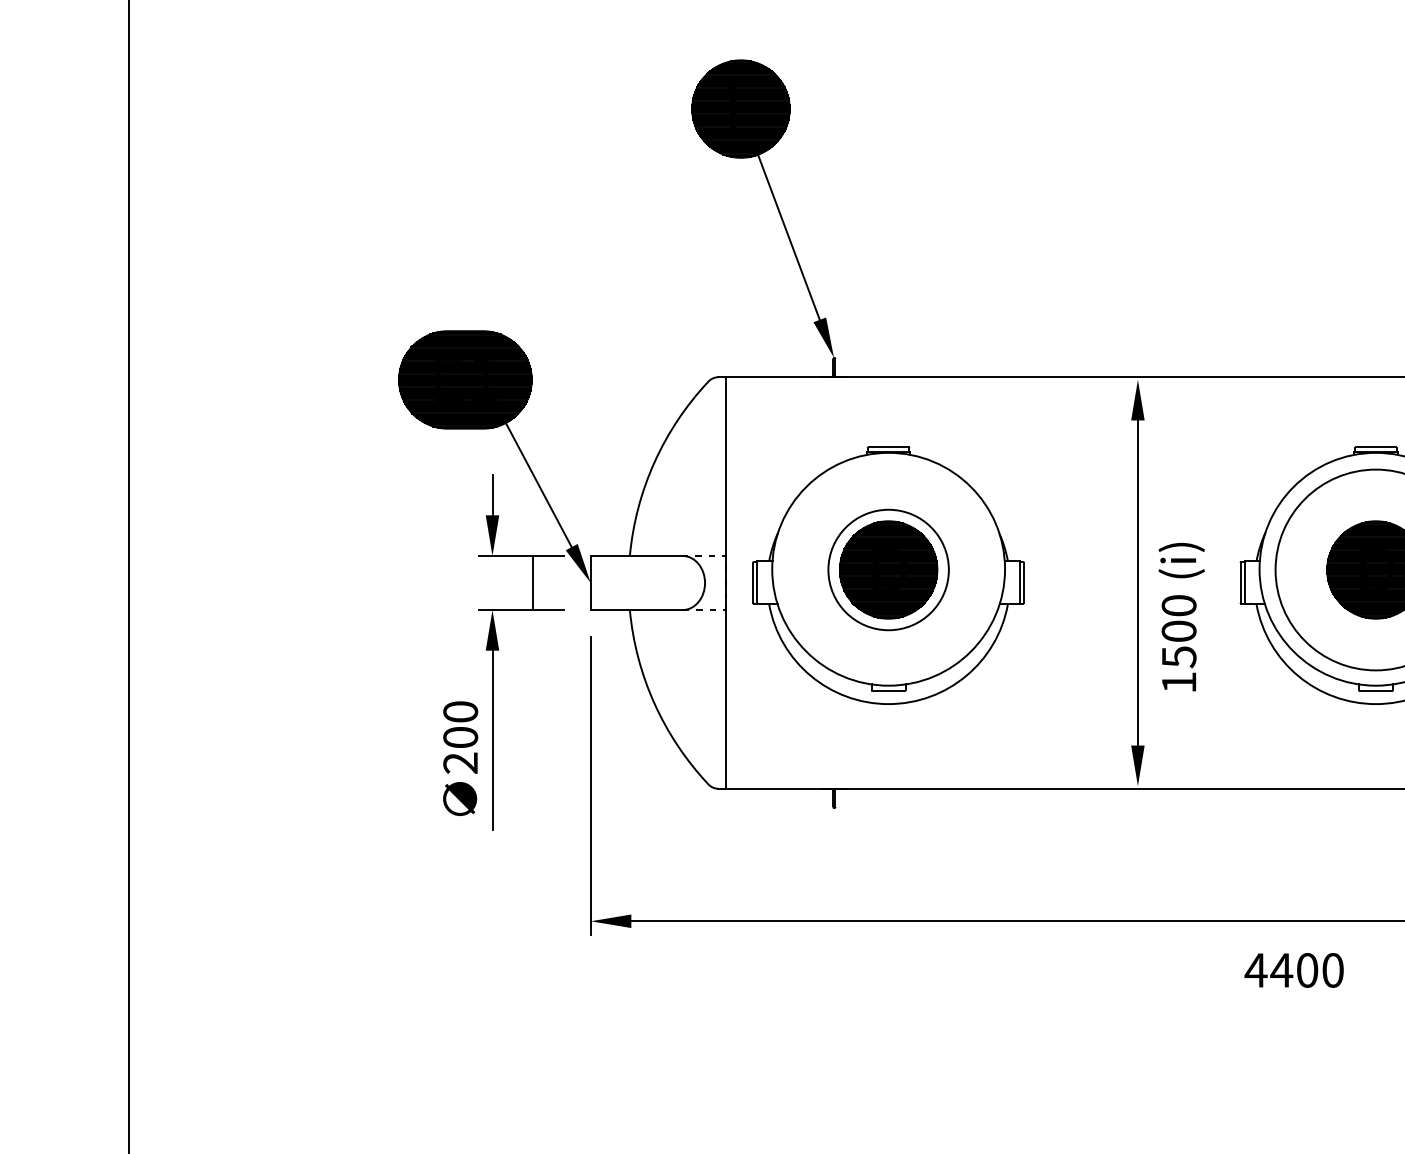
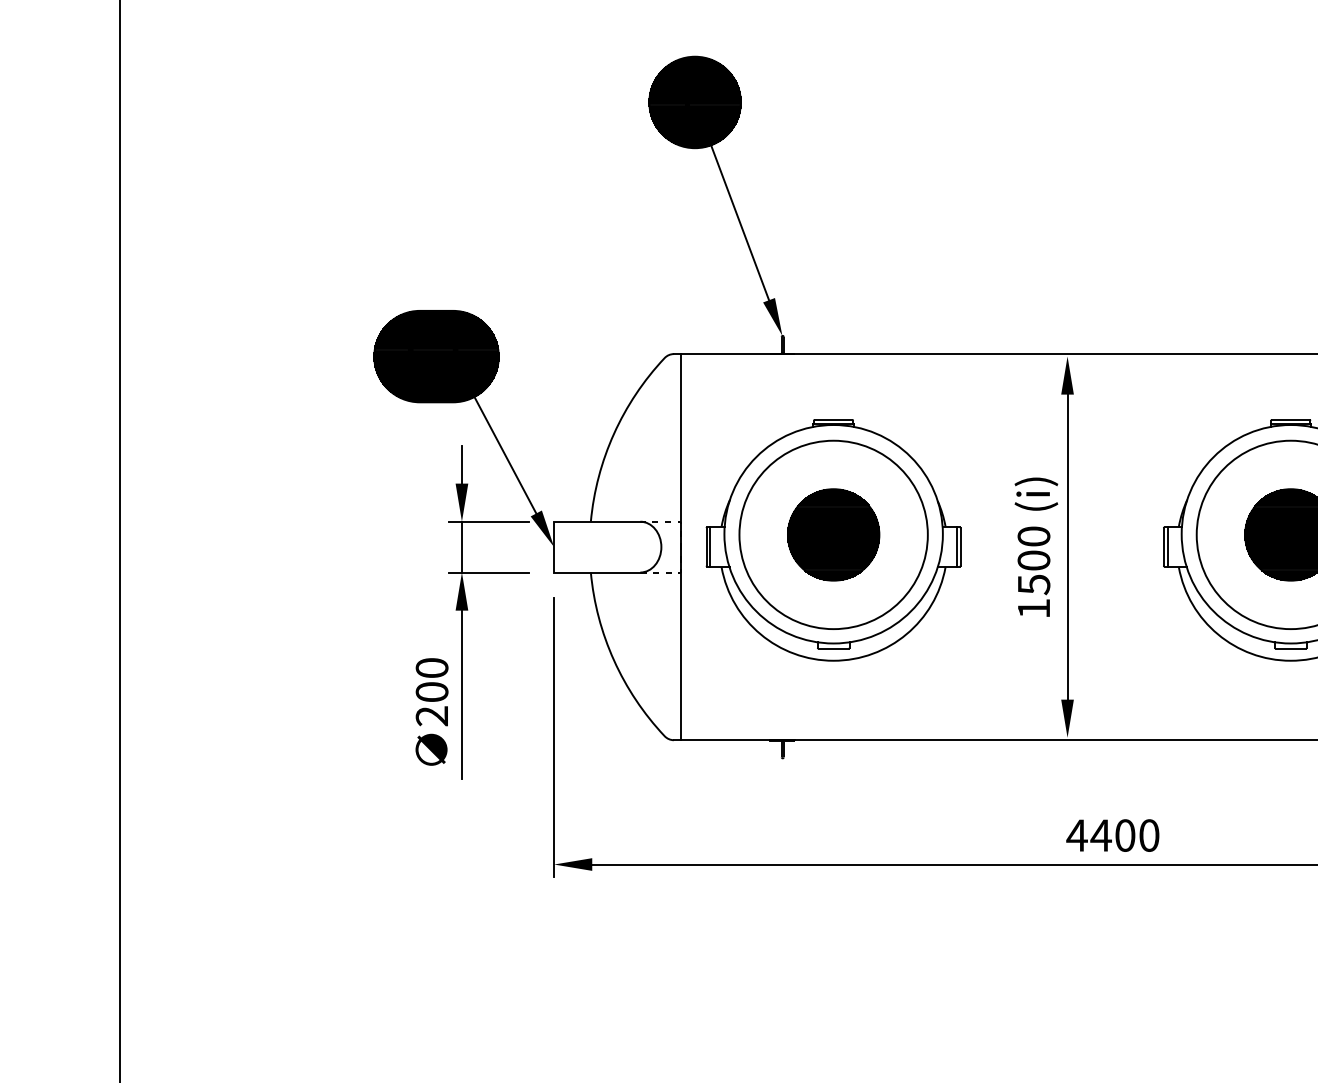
circle: (888, 569) -> (833, 534), size x1.67
line: (532, 582) -> (461, 546), moved
text: (1181, 617) -> (1036, 547), moved
text: (1293, 970) -> (1112, 835), moved

